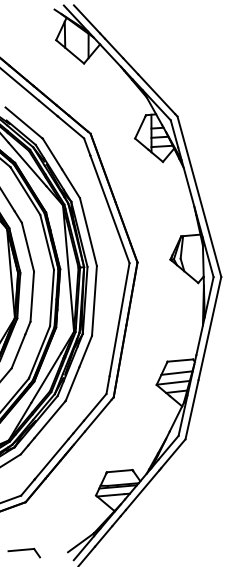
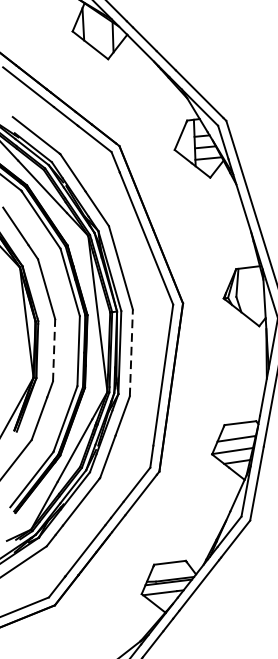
line: (32, 296) -> (54, 350), solid -> dashed
line: (94, 300) -> (131, 352), solid -> dashed

